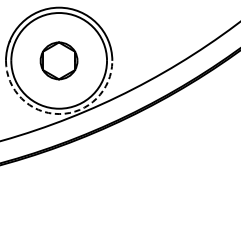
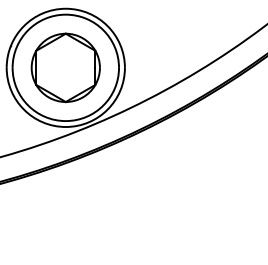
part: (58, 60) -> (65, 67), size x1.67
arc: (58, 114) -> (65, 127), dashed -> solid

